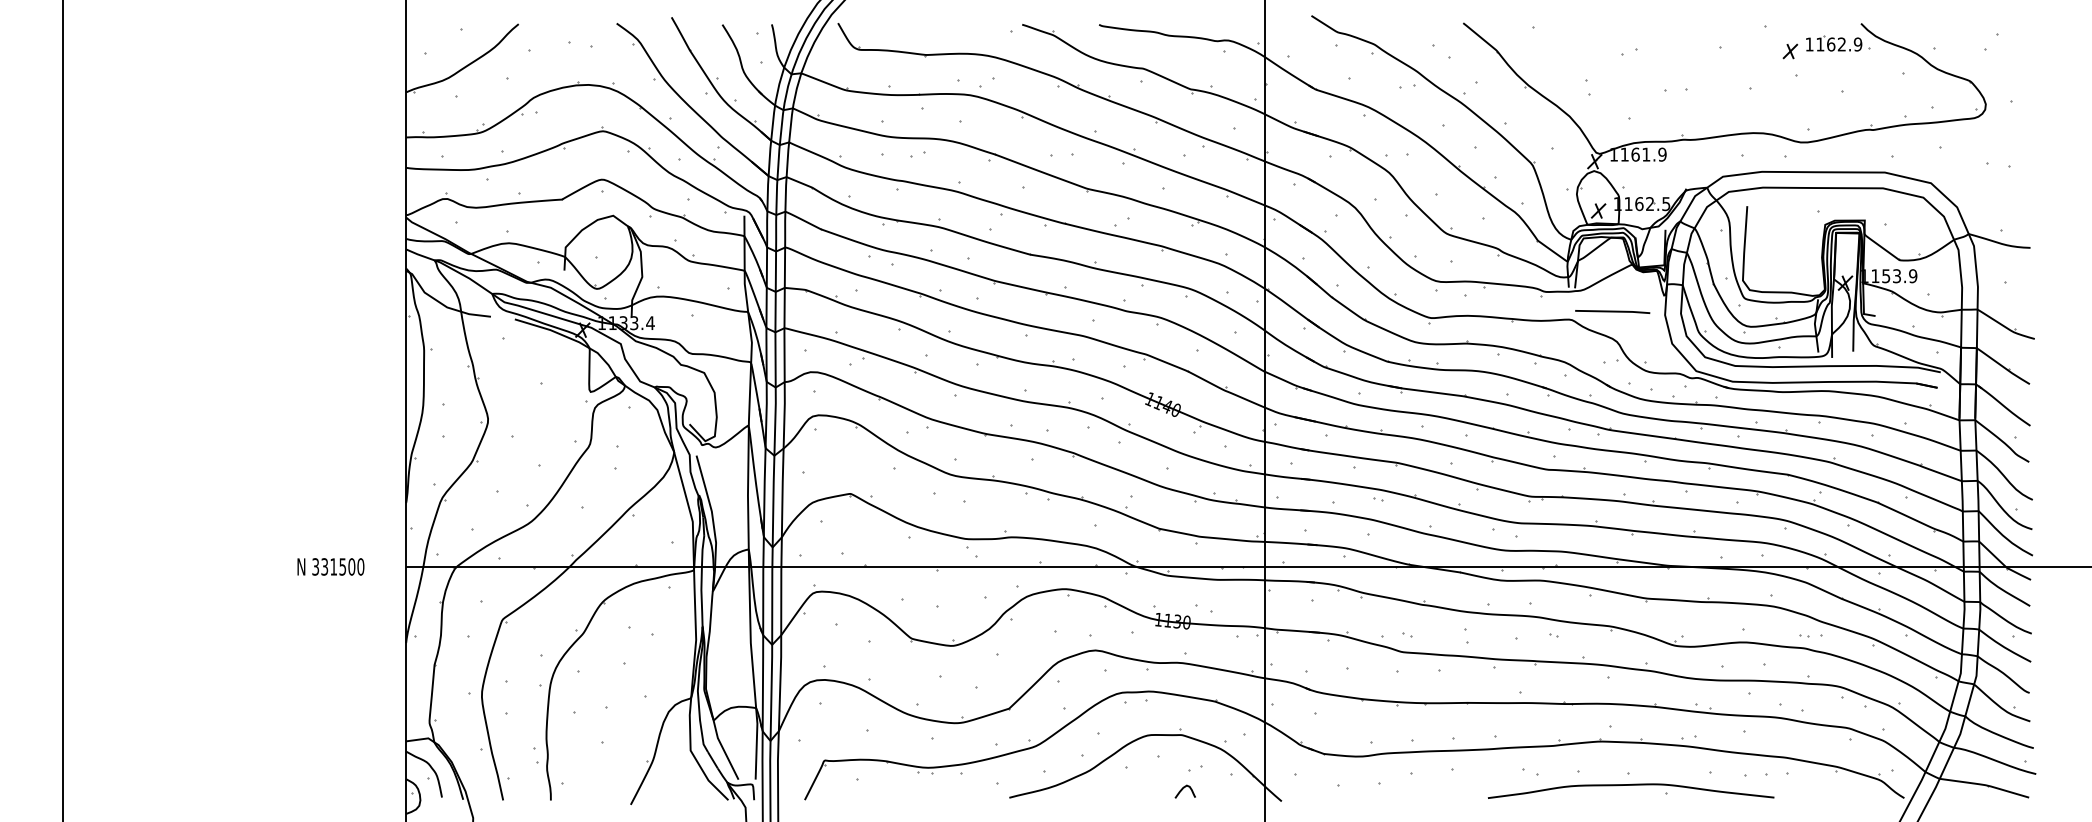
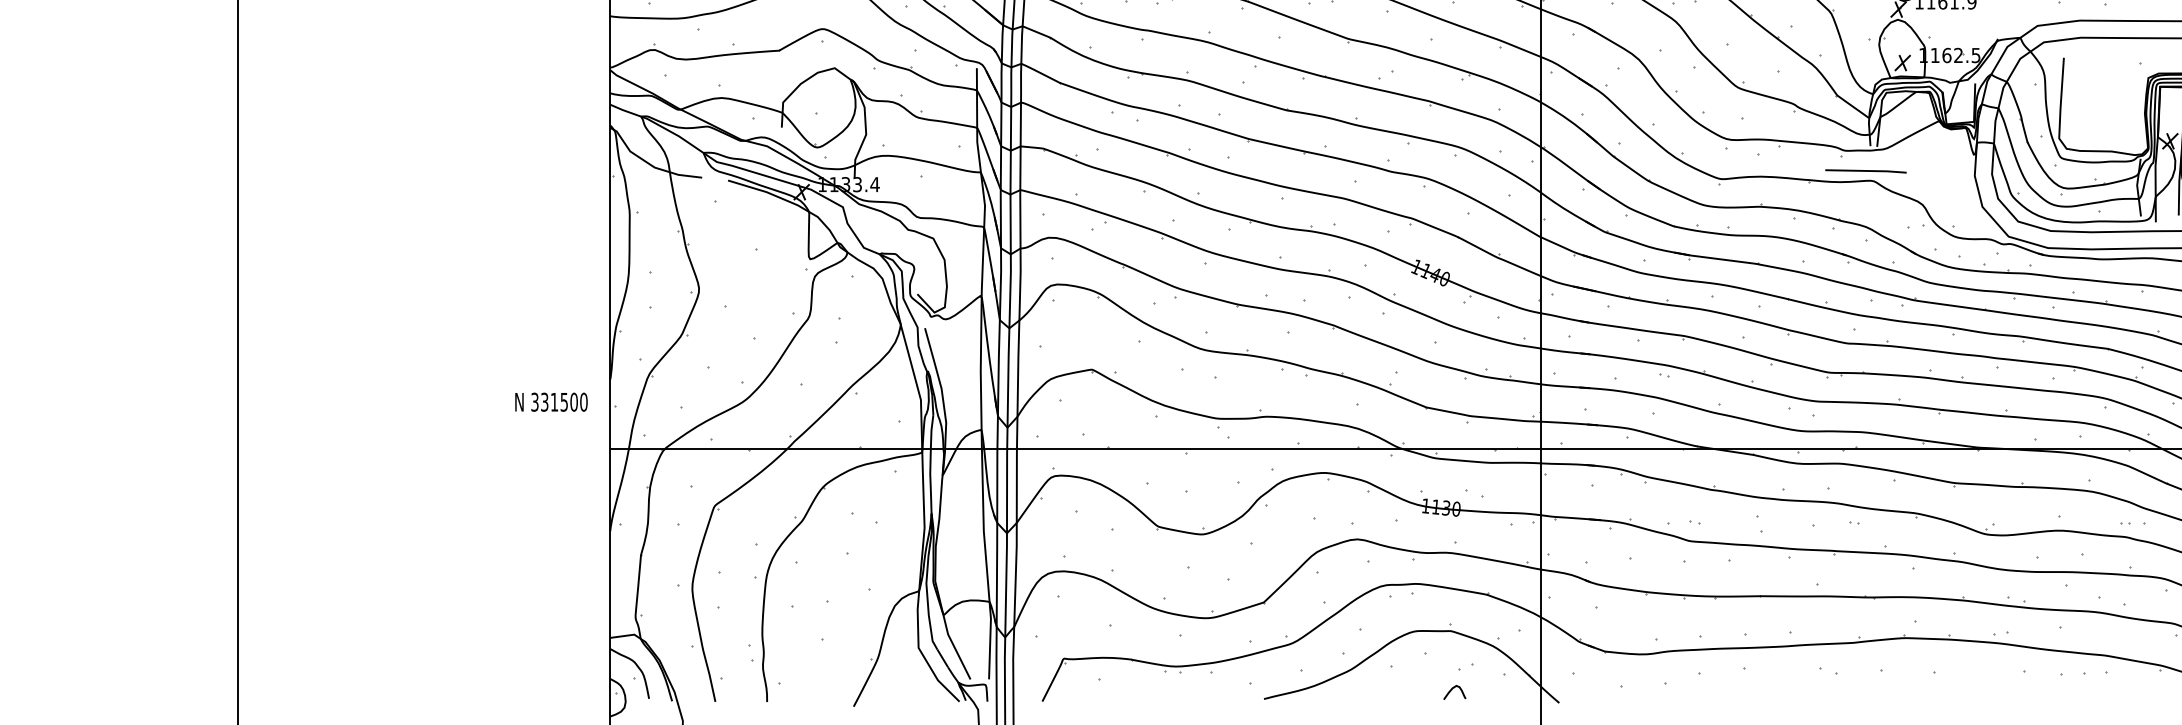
line: (1612, 311) -> (1865, 170), moved
text: (330, 566) -> (551, 401), moved
part: (1631, 790) -> (1938, 691), removed

